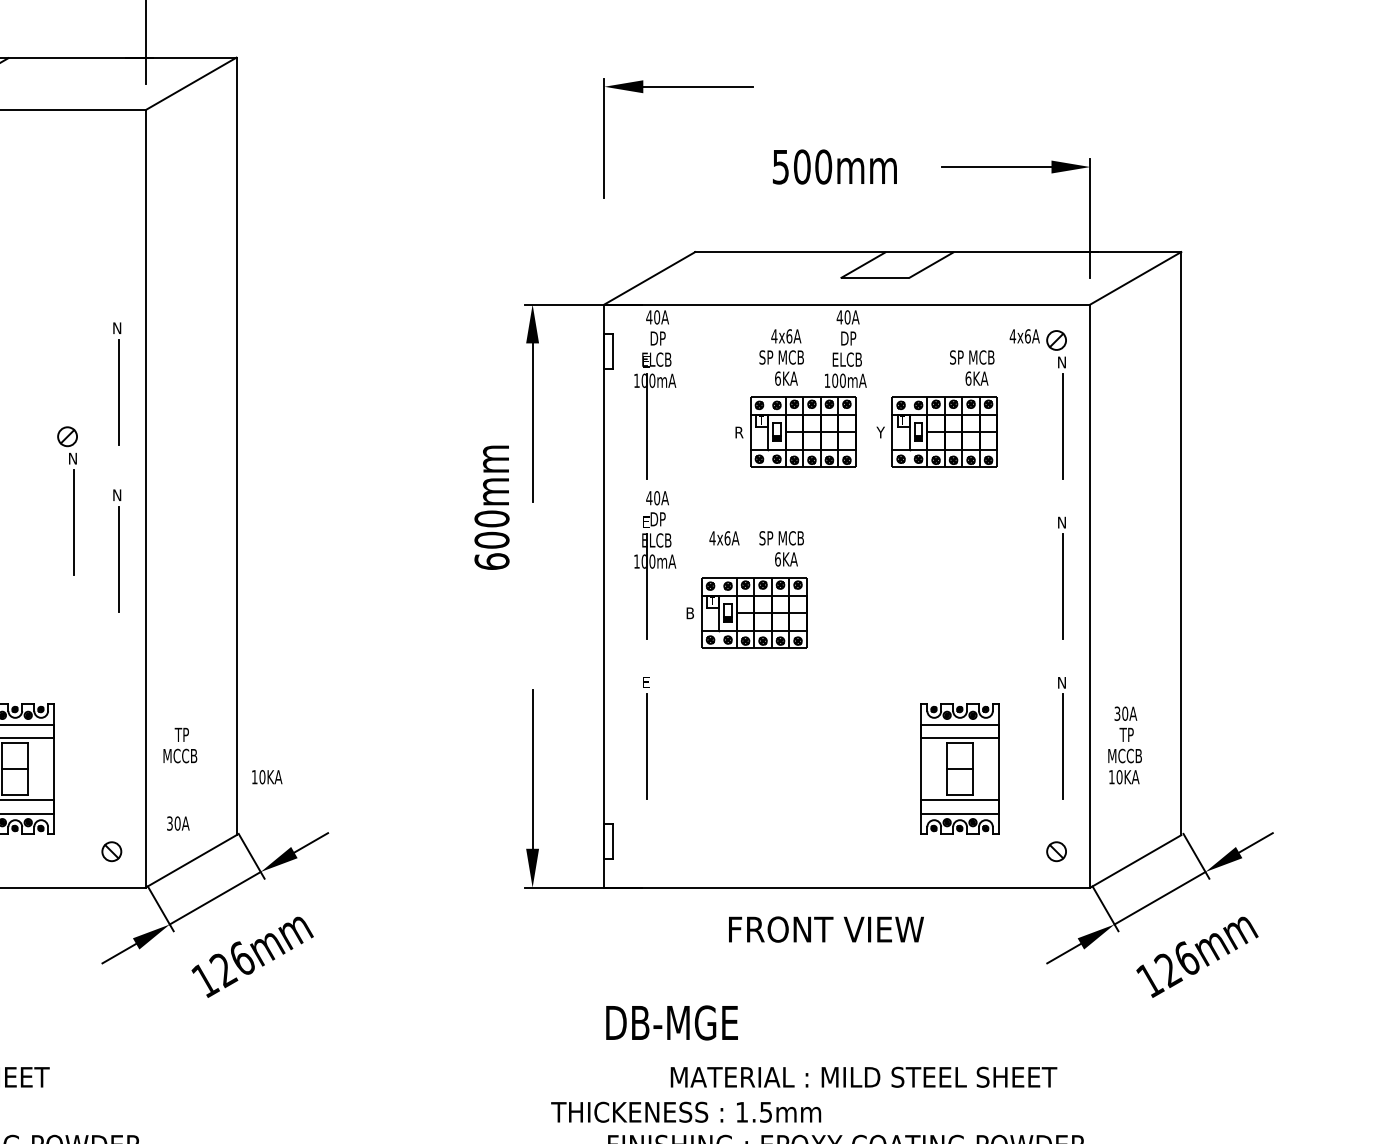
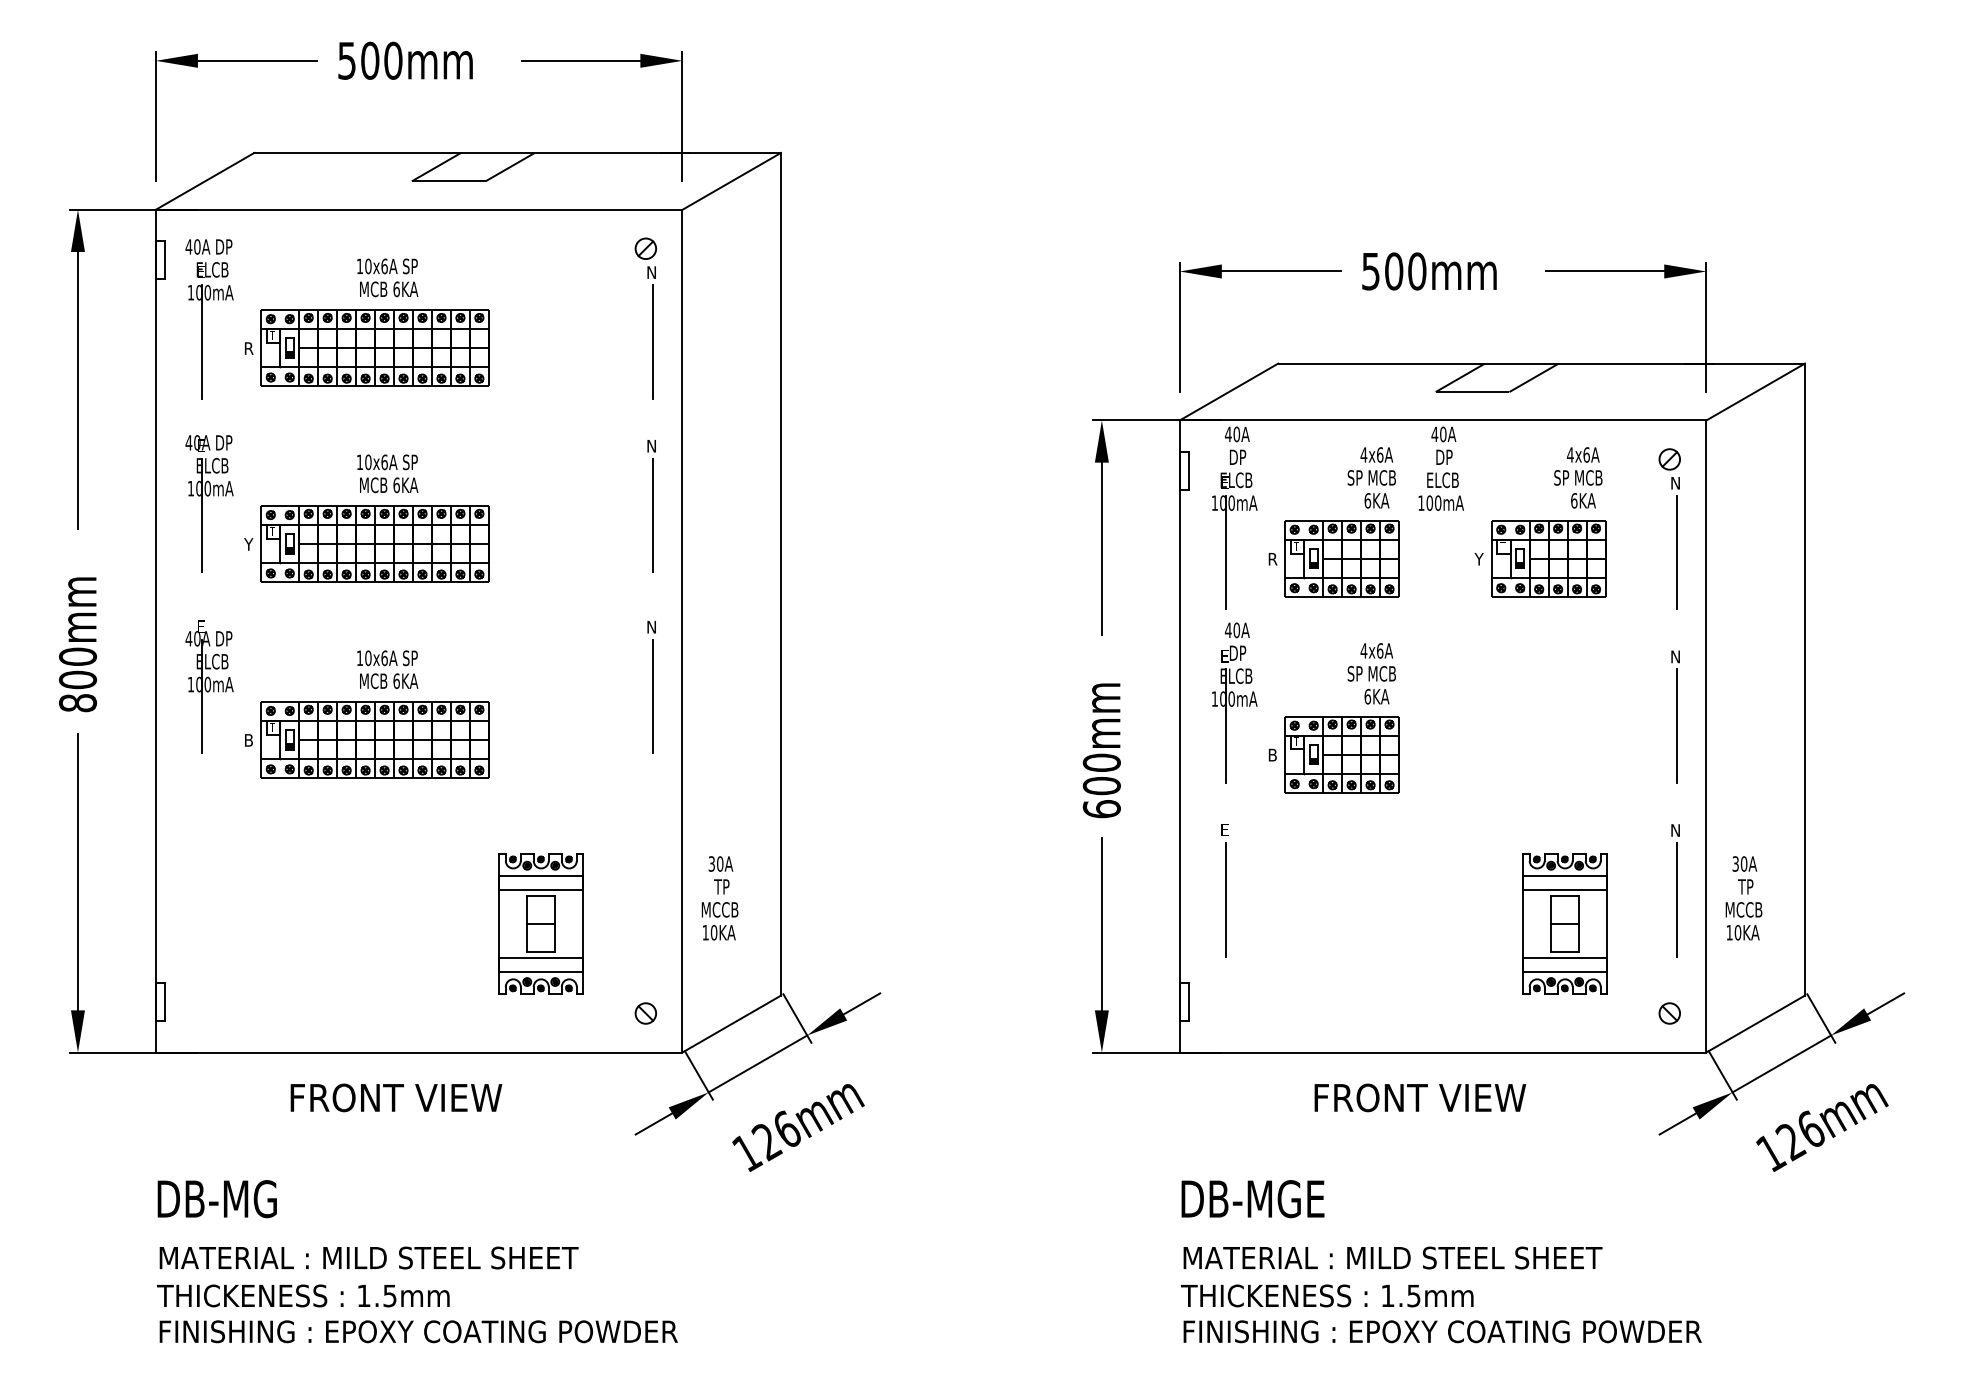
part: (678, 86) -> (1260, 271), moved
text: (1024, 335) -> (1583, 454), moved
part: (795, 431) -> (1333, 558), moved
part: (73, 501) -> (652, 318), moved
text: (491, 507) -> (1101, 750), moved
text: (724, 537) -> (1376, 650), moved
text: (267, 776) -> (719, 932), moved
text: (177, 823) -> (720, 863), moved
text: (863, 1076) -> (1392, 1257), moved
text: (686, 1111) -> (1327, 1295), moved

